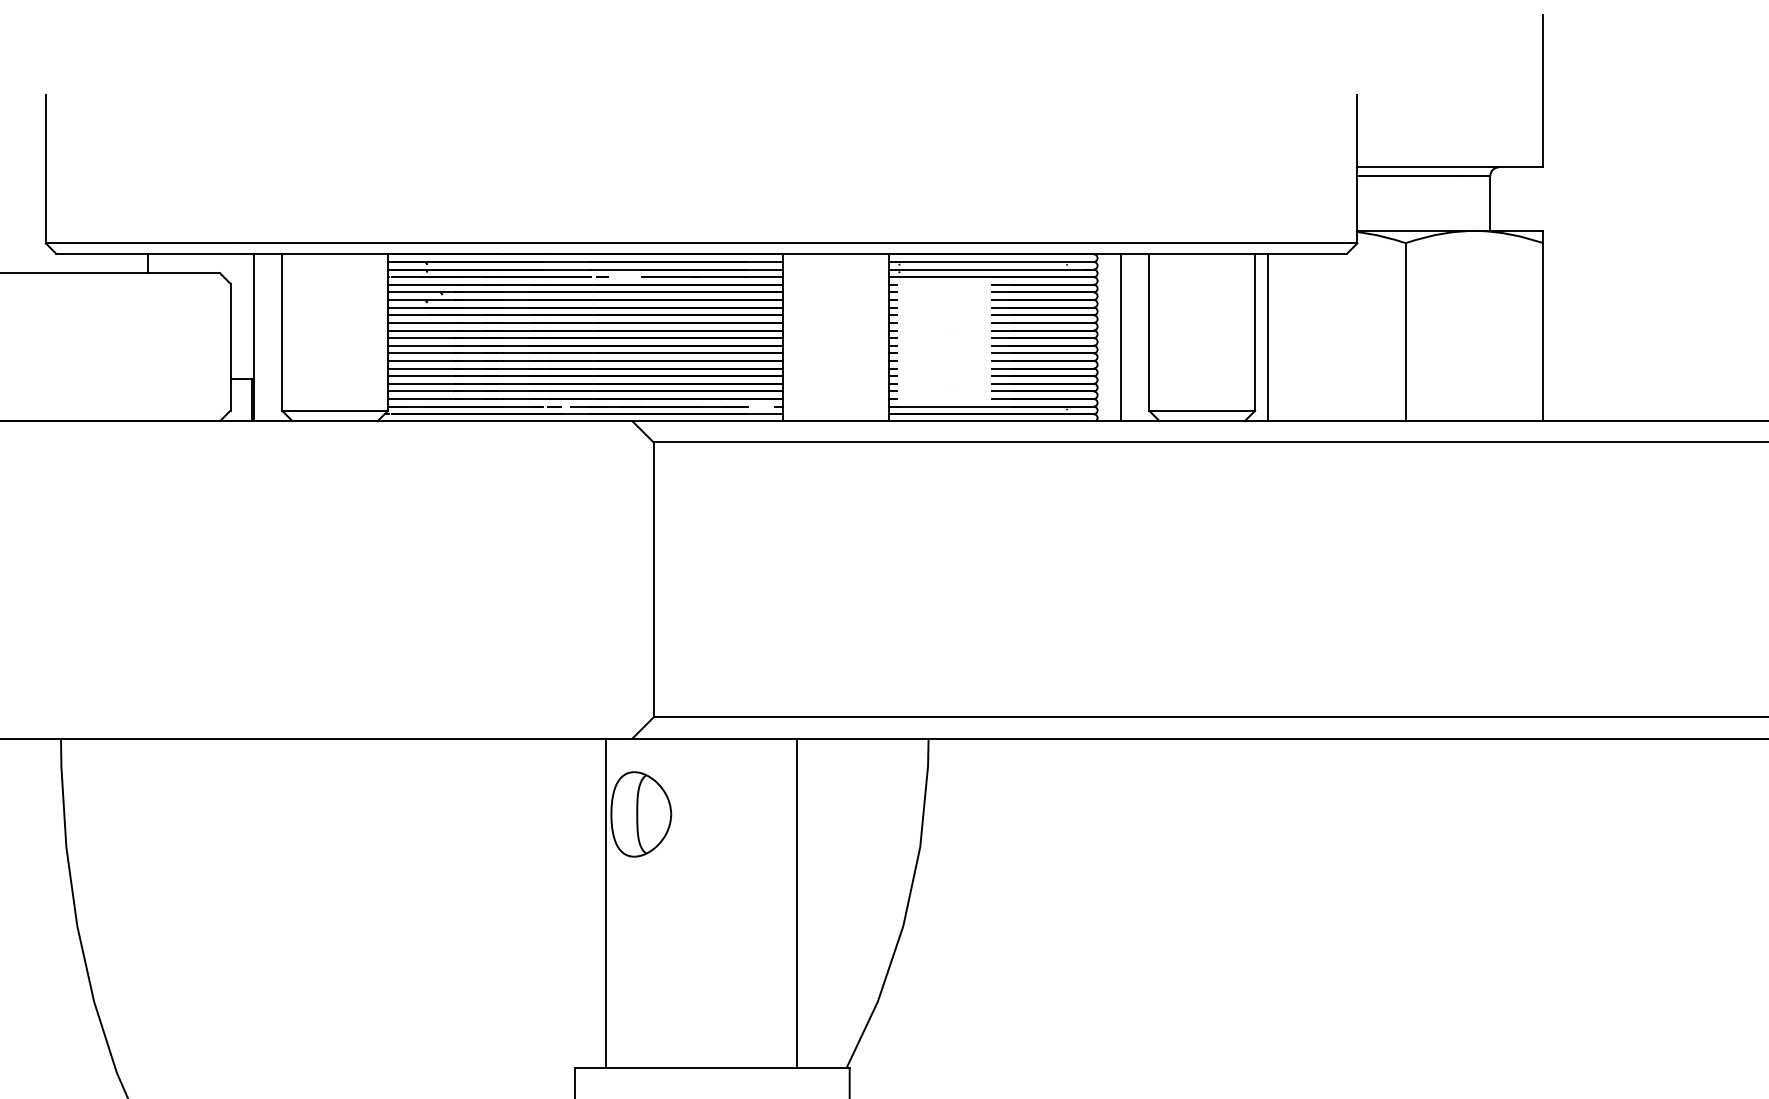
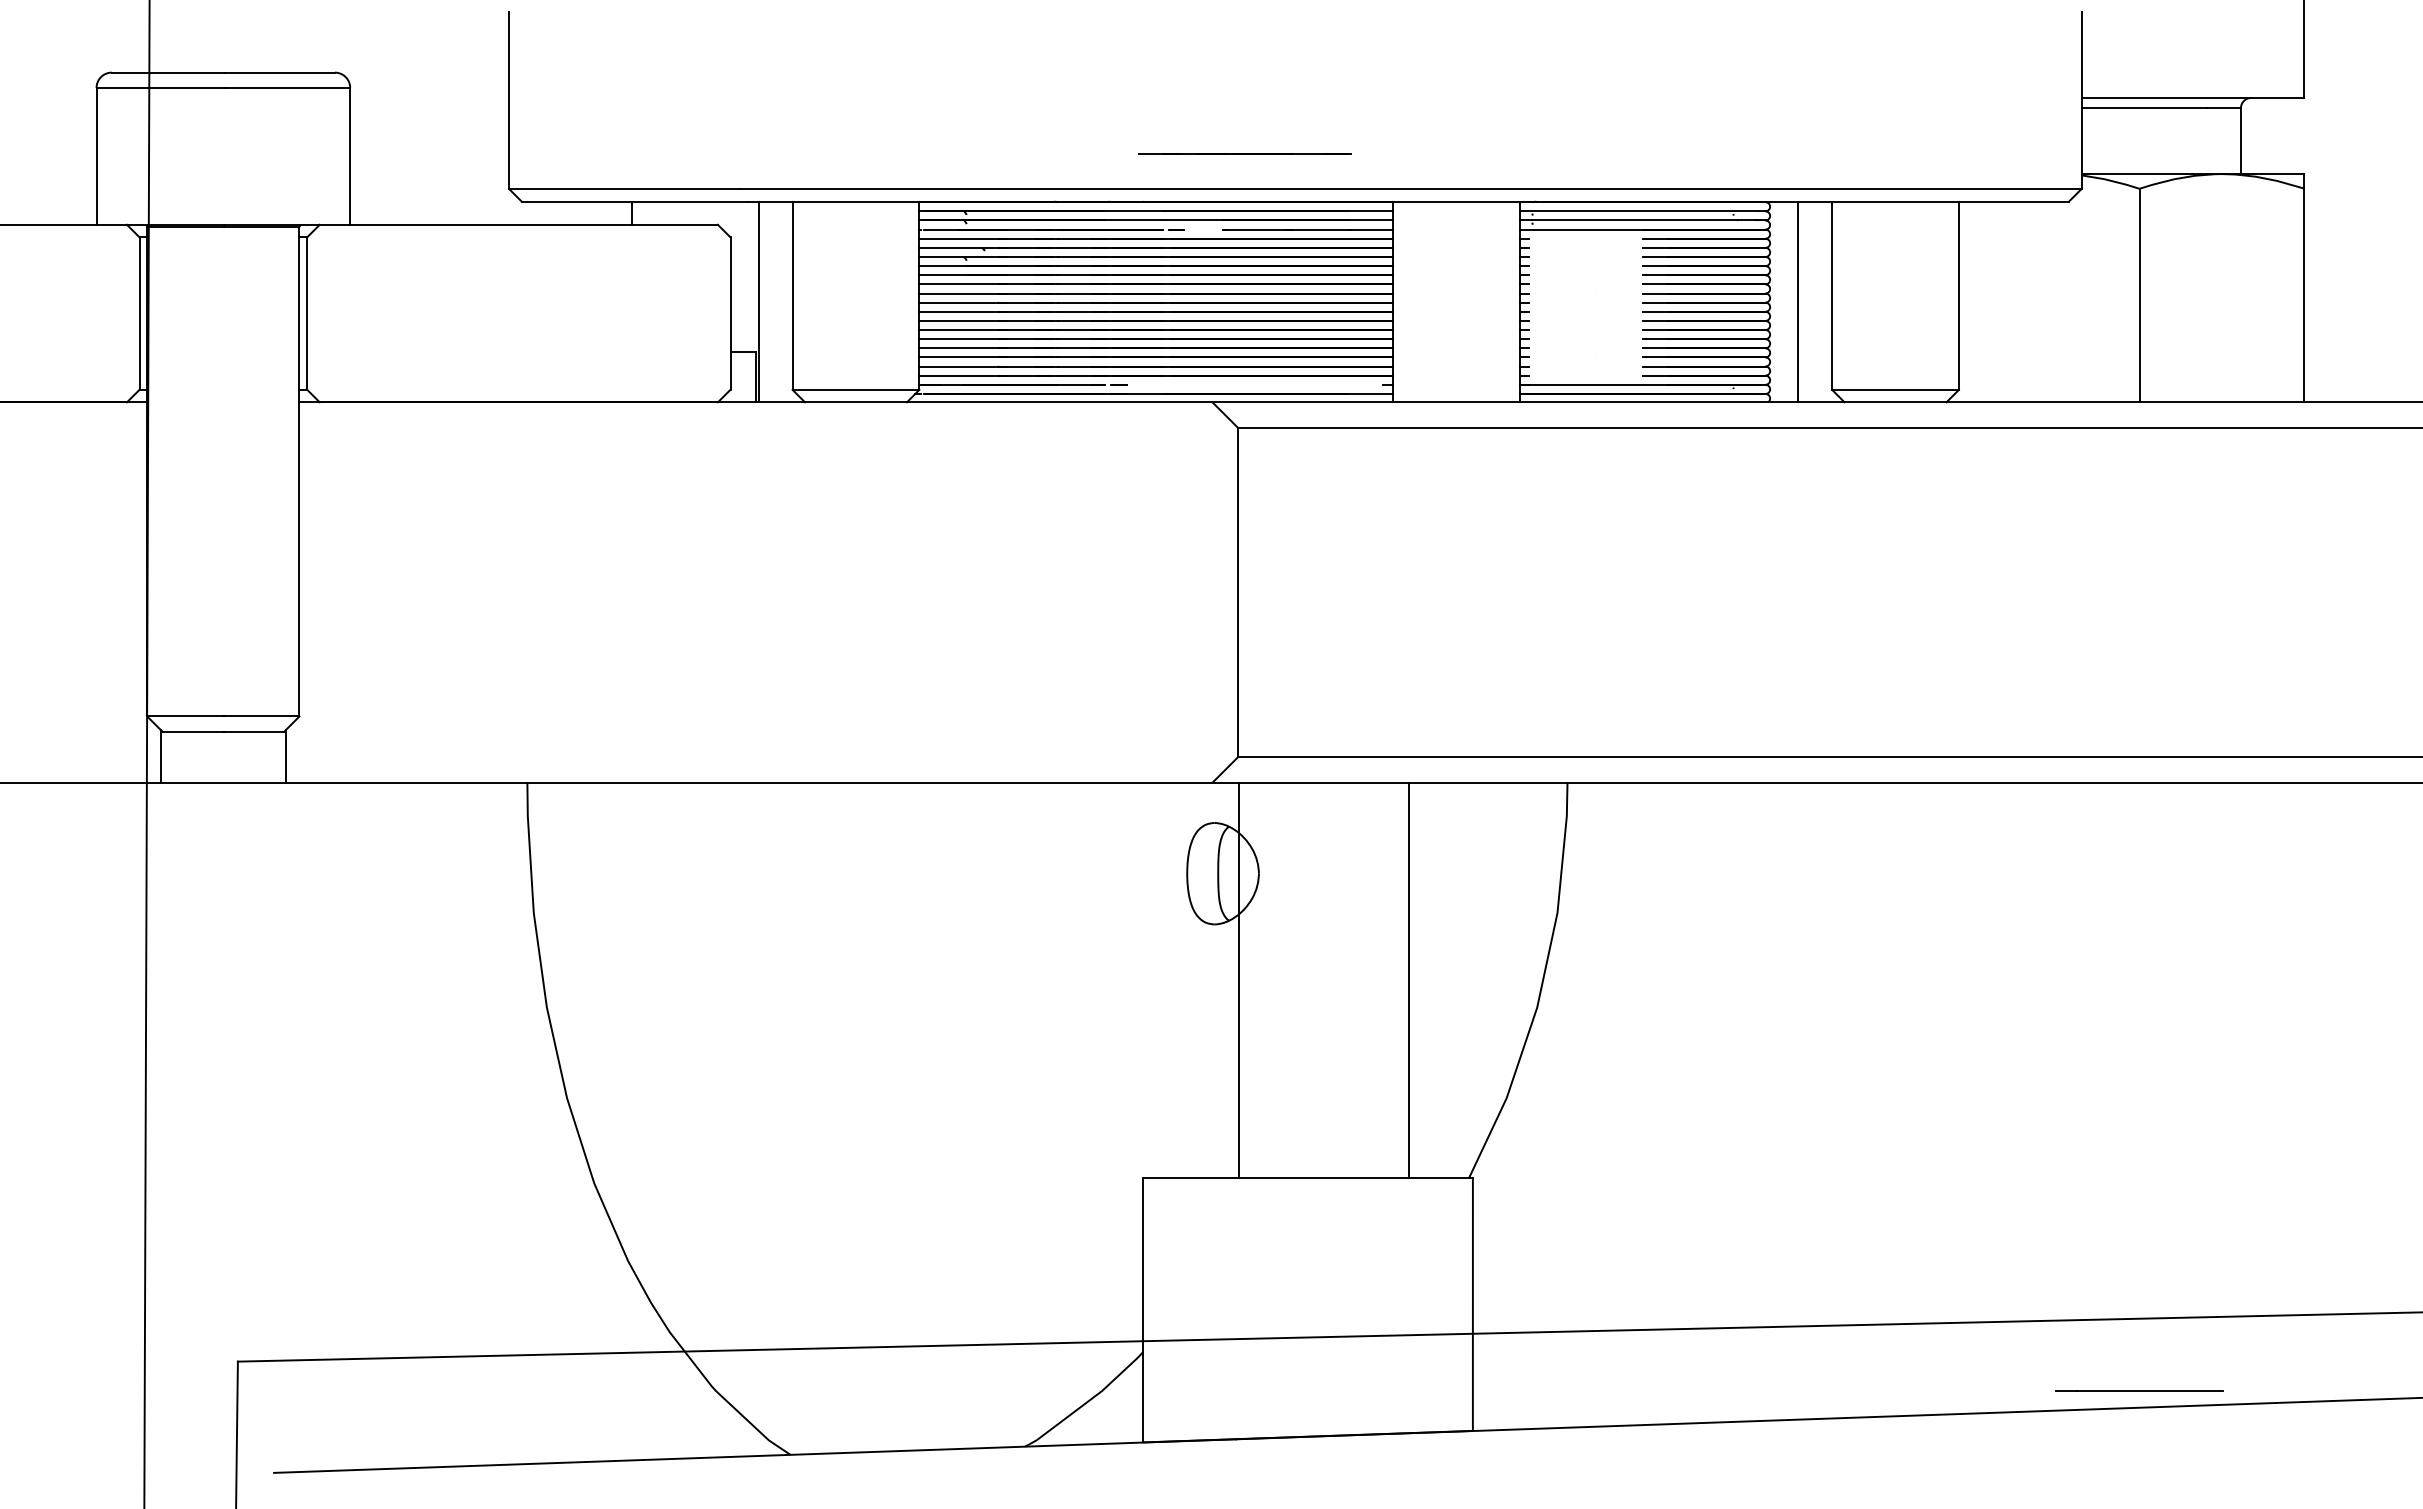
line: (1268, 337) -> (1974, 301), removed
line: (659, 406) -> (1244, 153), moved
line: (606, 903) -> (1239, 980), moved

